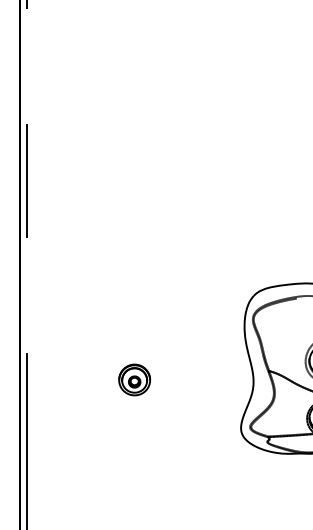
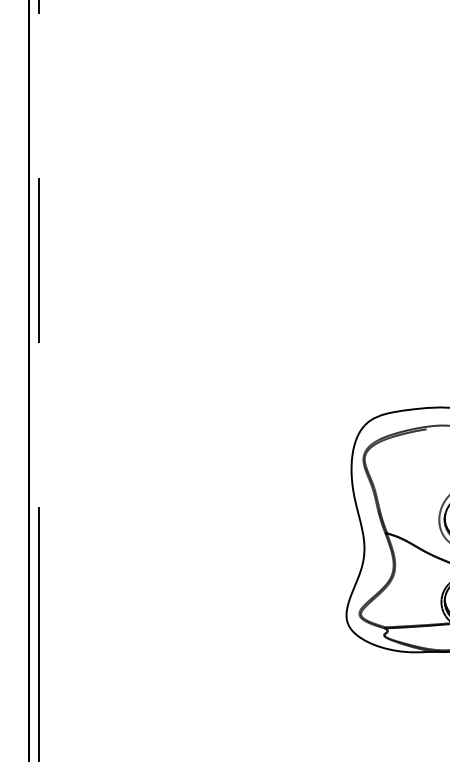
part: (134, 379) -> (193, 545), removed

